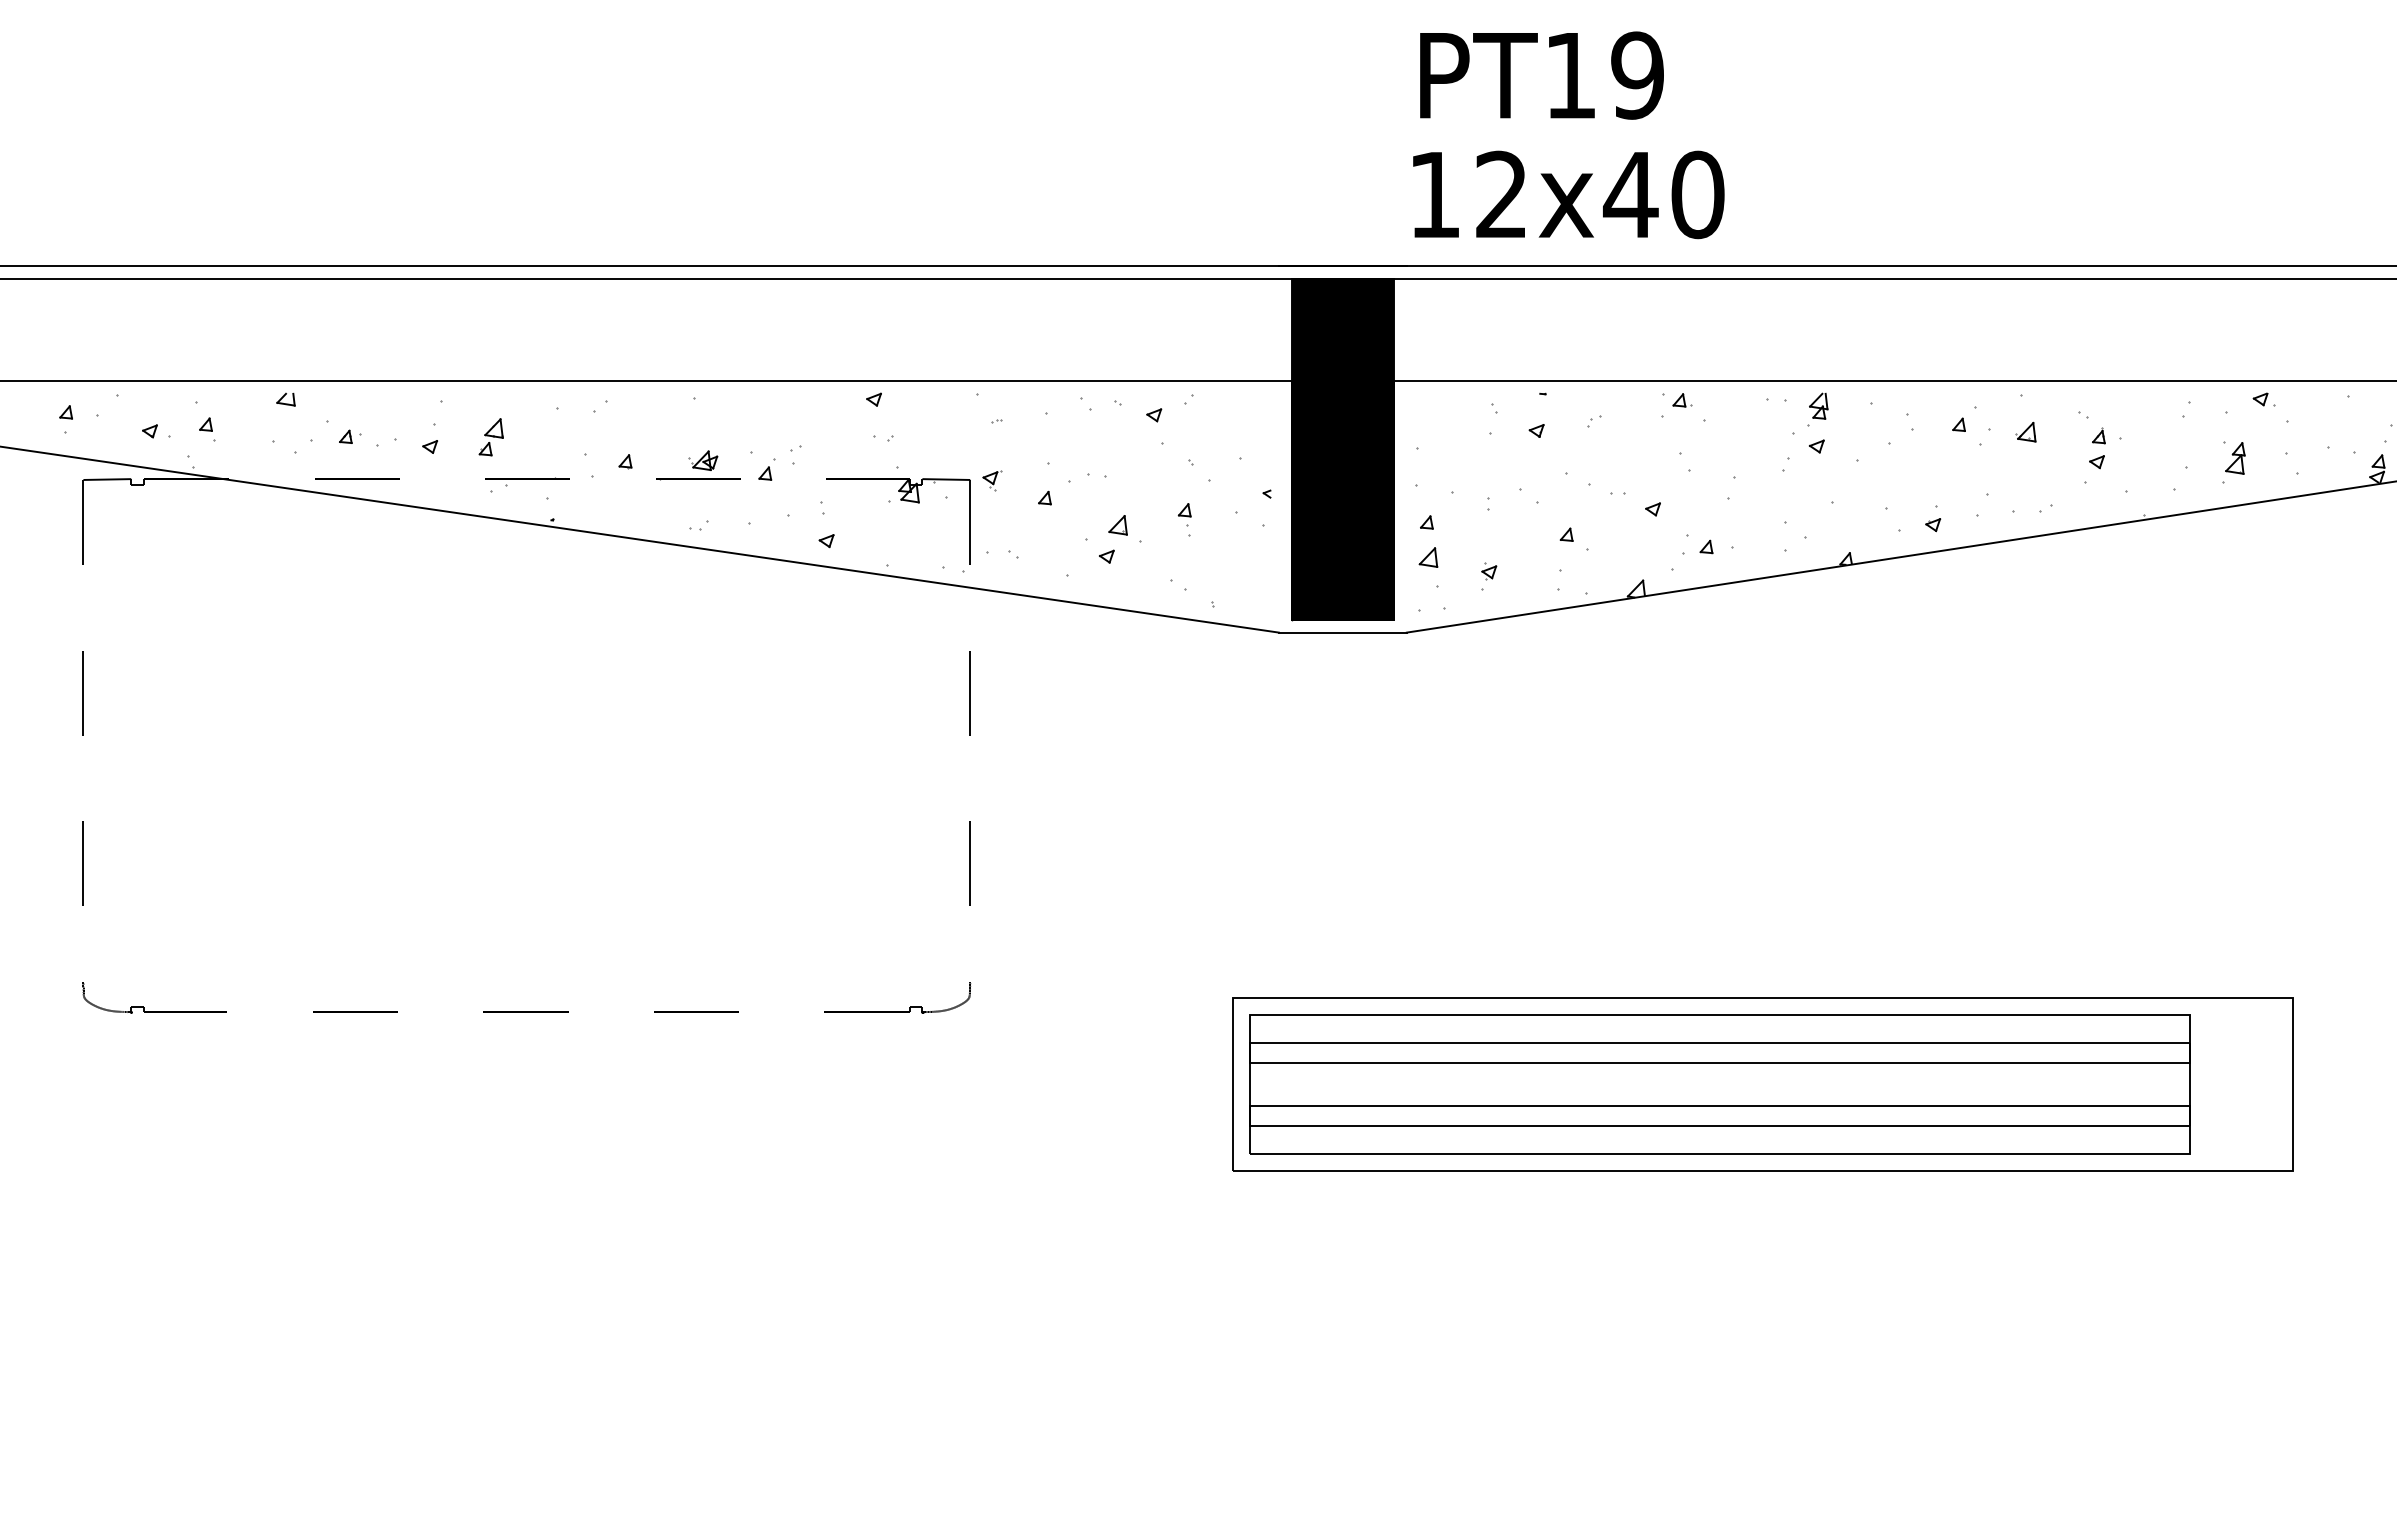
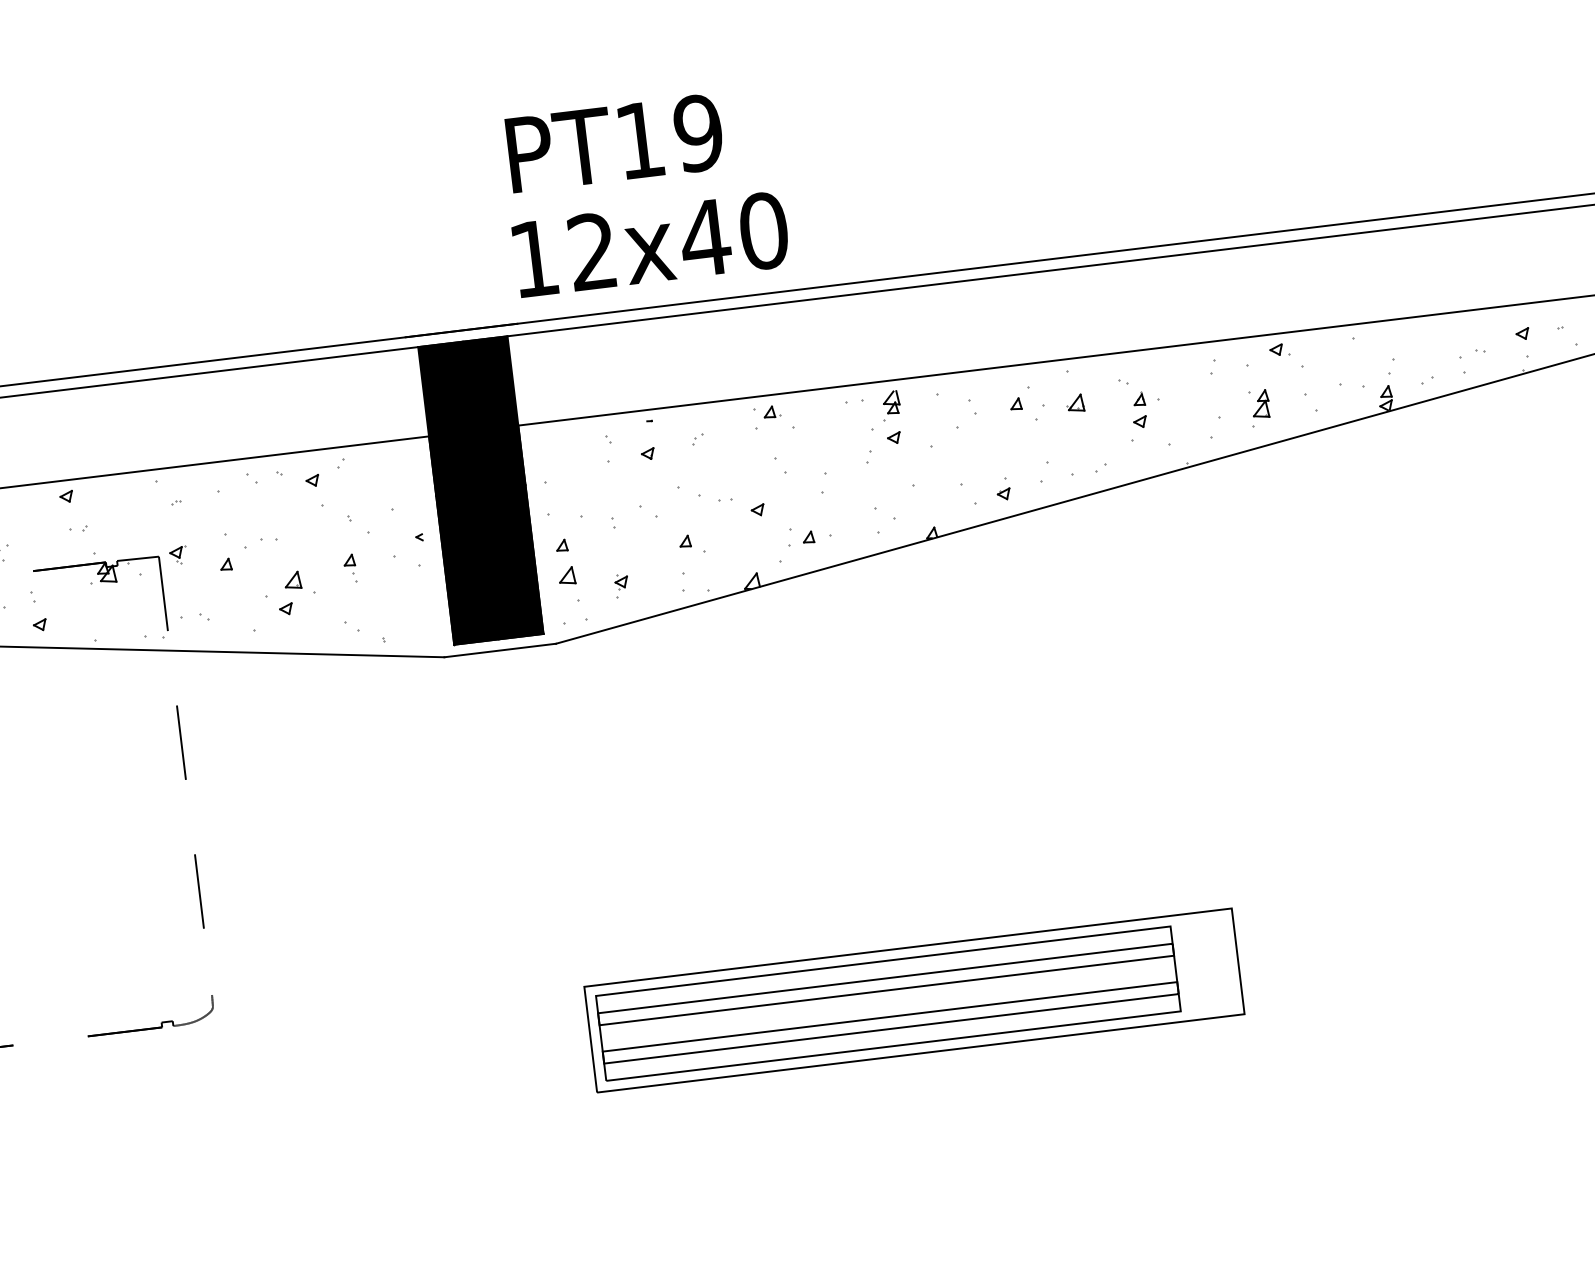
part: (1762, 1084) -> (914, 1000), size x0.7

